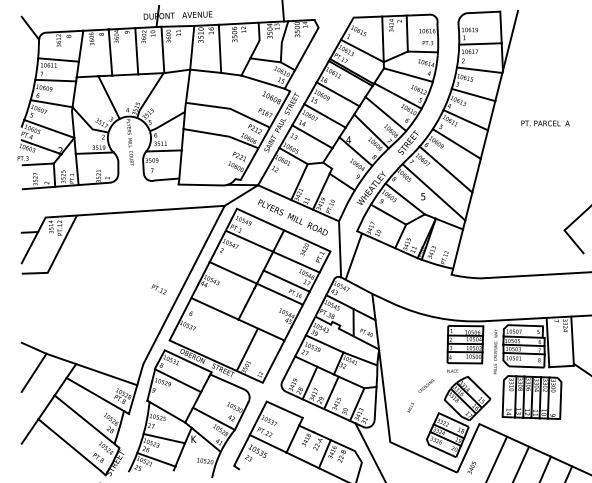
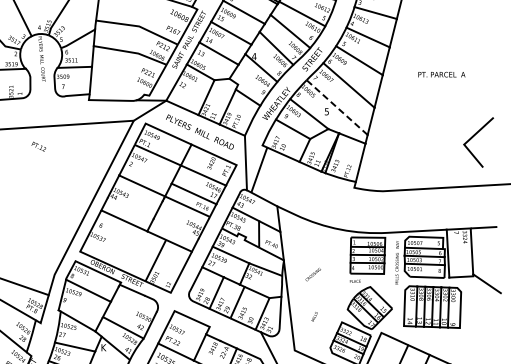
text: (545, 123) -> (441, 74), moved
line: (433, 191) -> (336, 106), solid -> dashed
text: (158, 289) -> (38, 146), moved
text: (426, 385) -> (313, 274), moved

